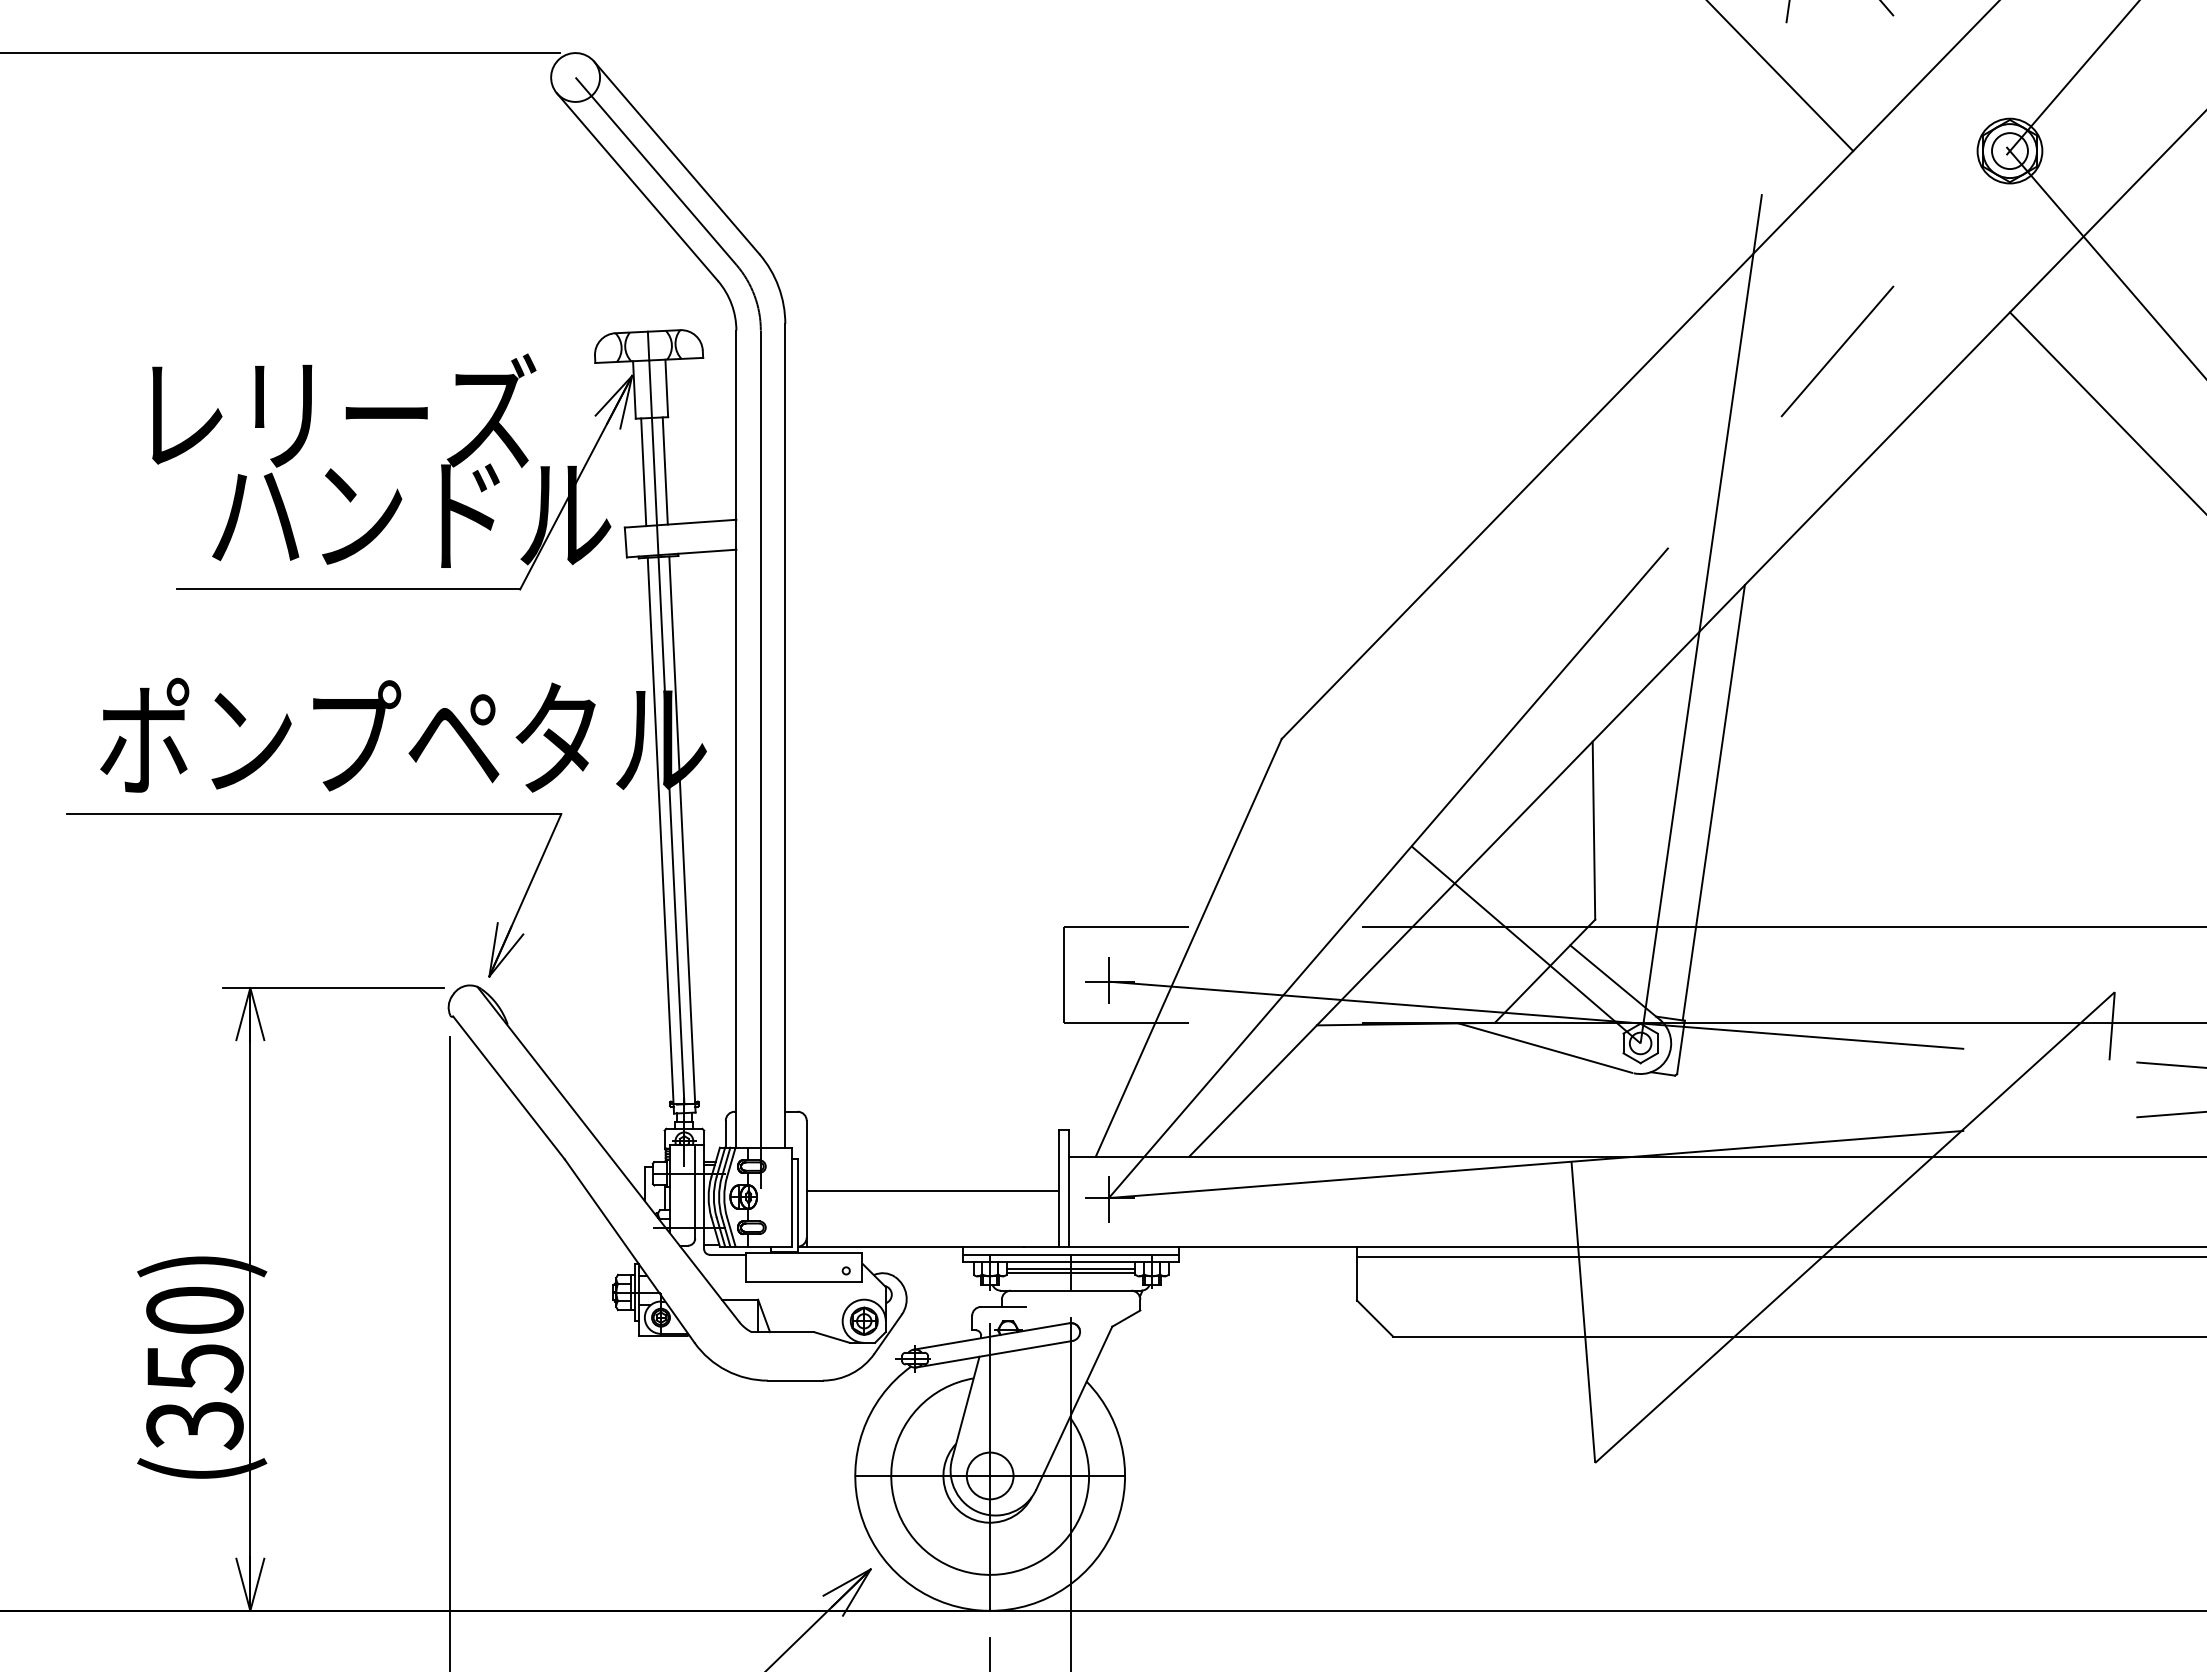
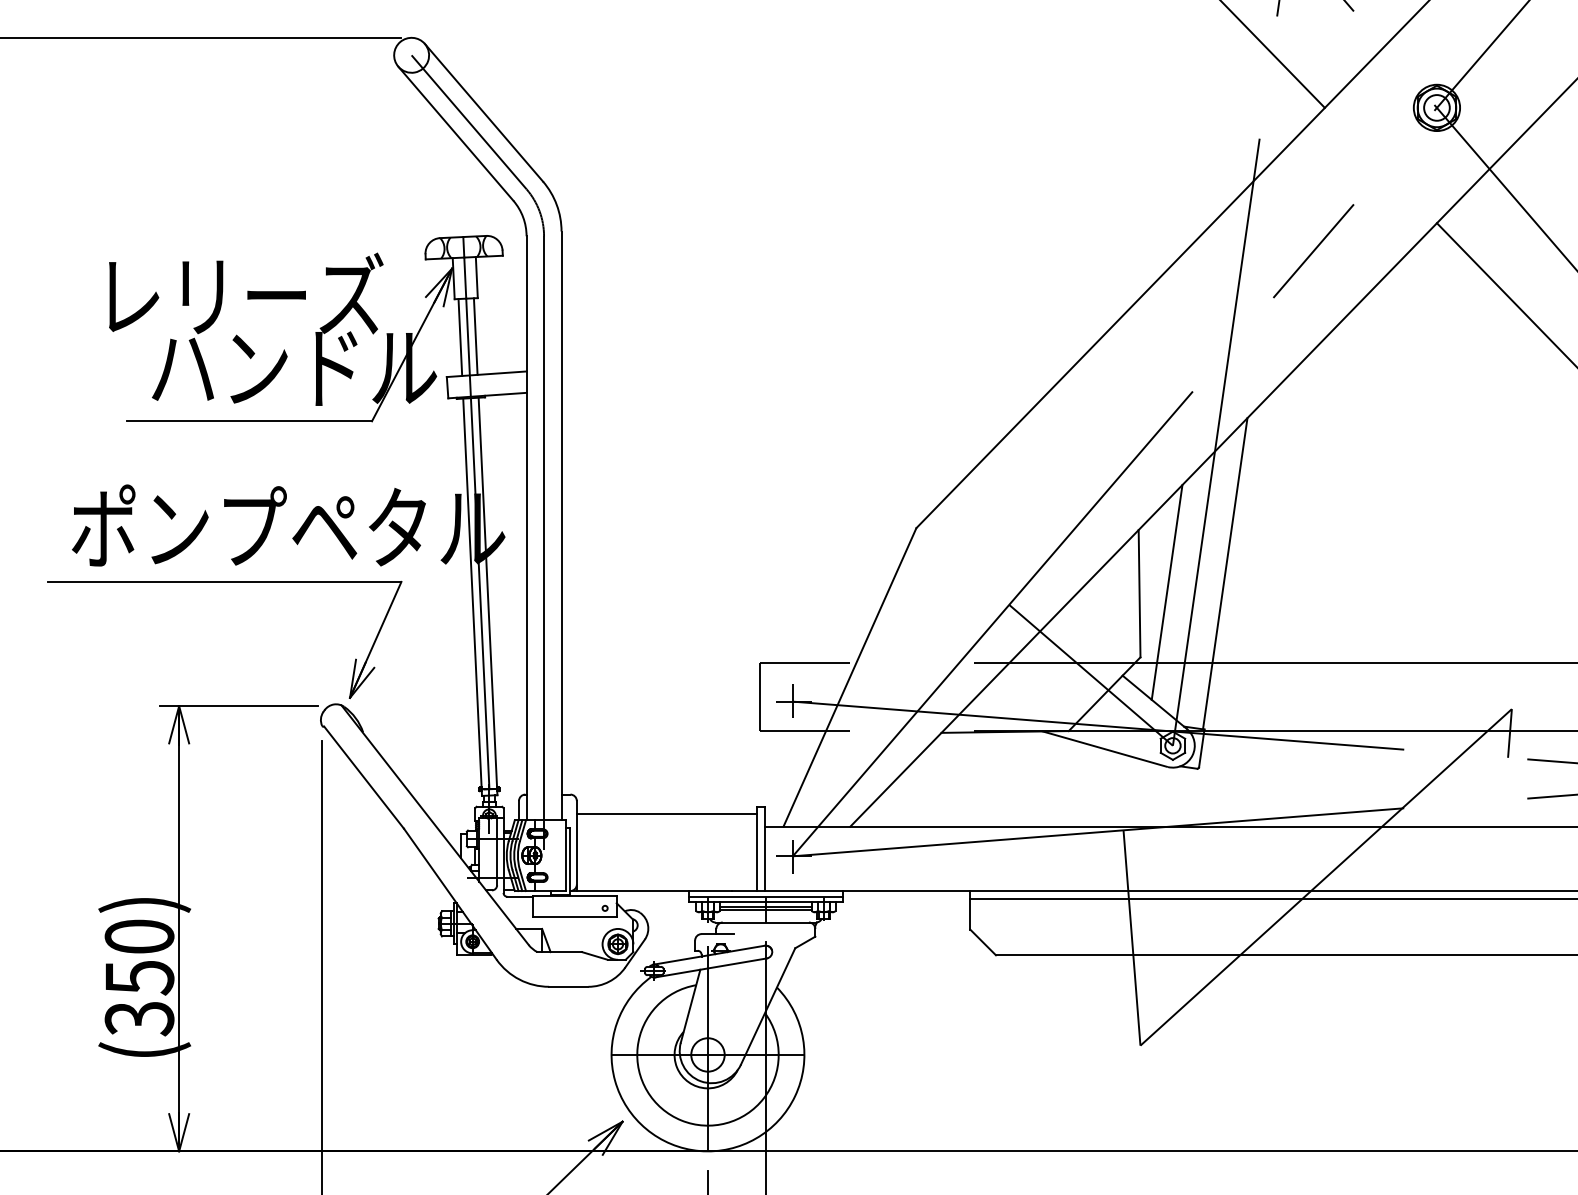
line: (1632, 828) -> (1167, 592), added
line: (932, 1190) -> (666, 813), moved

